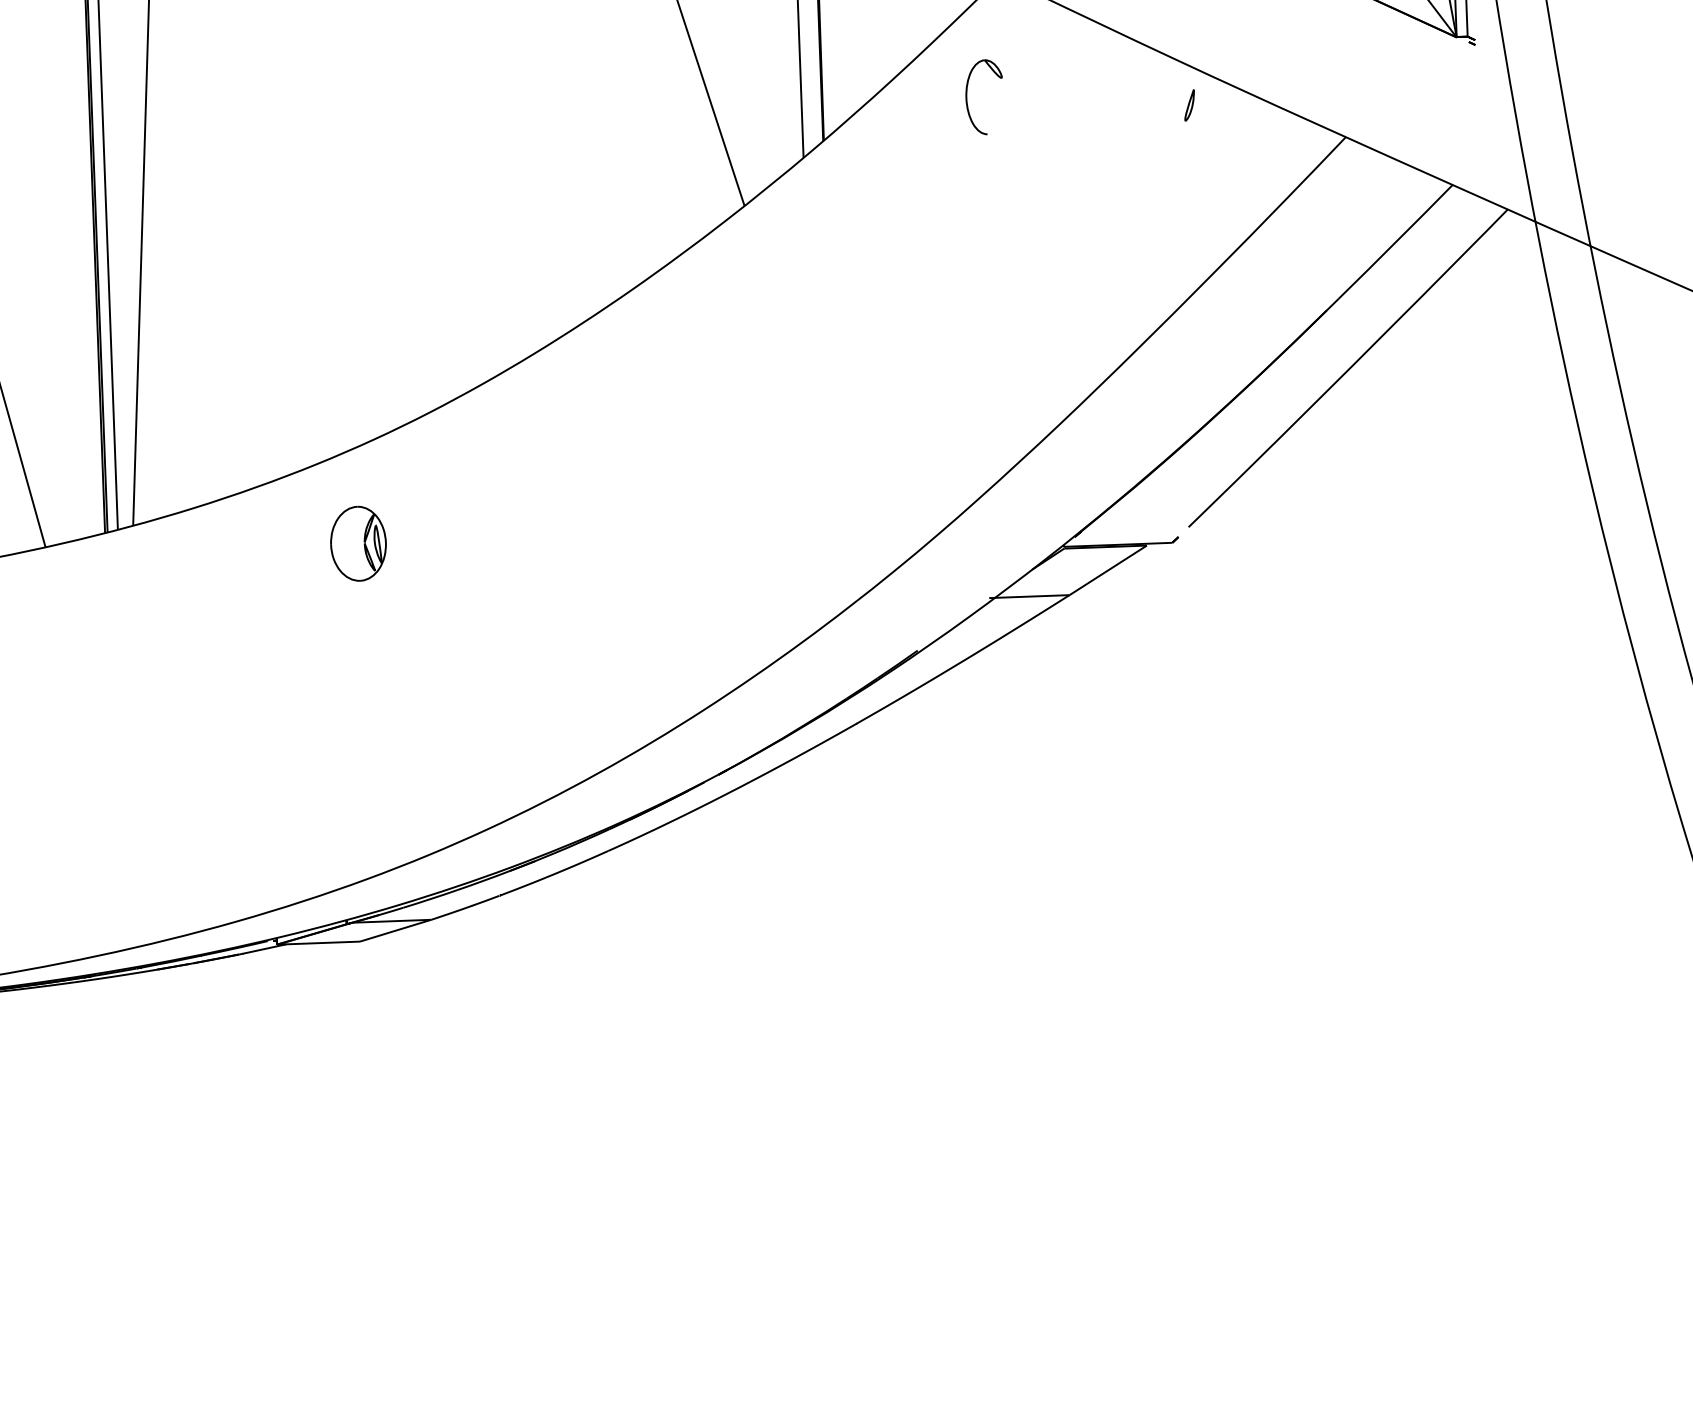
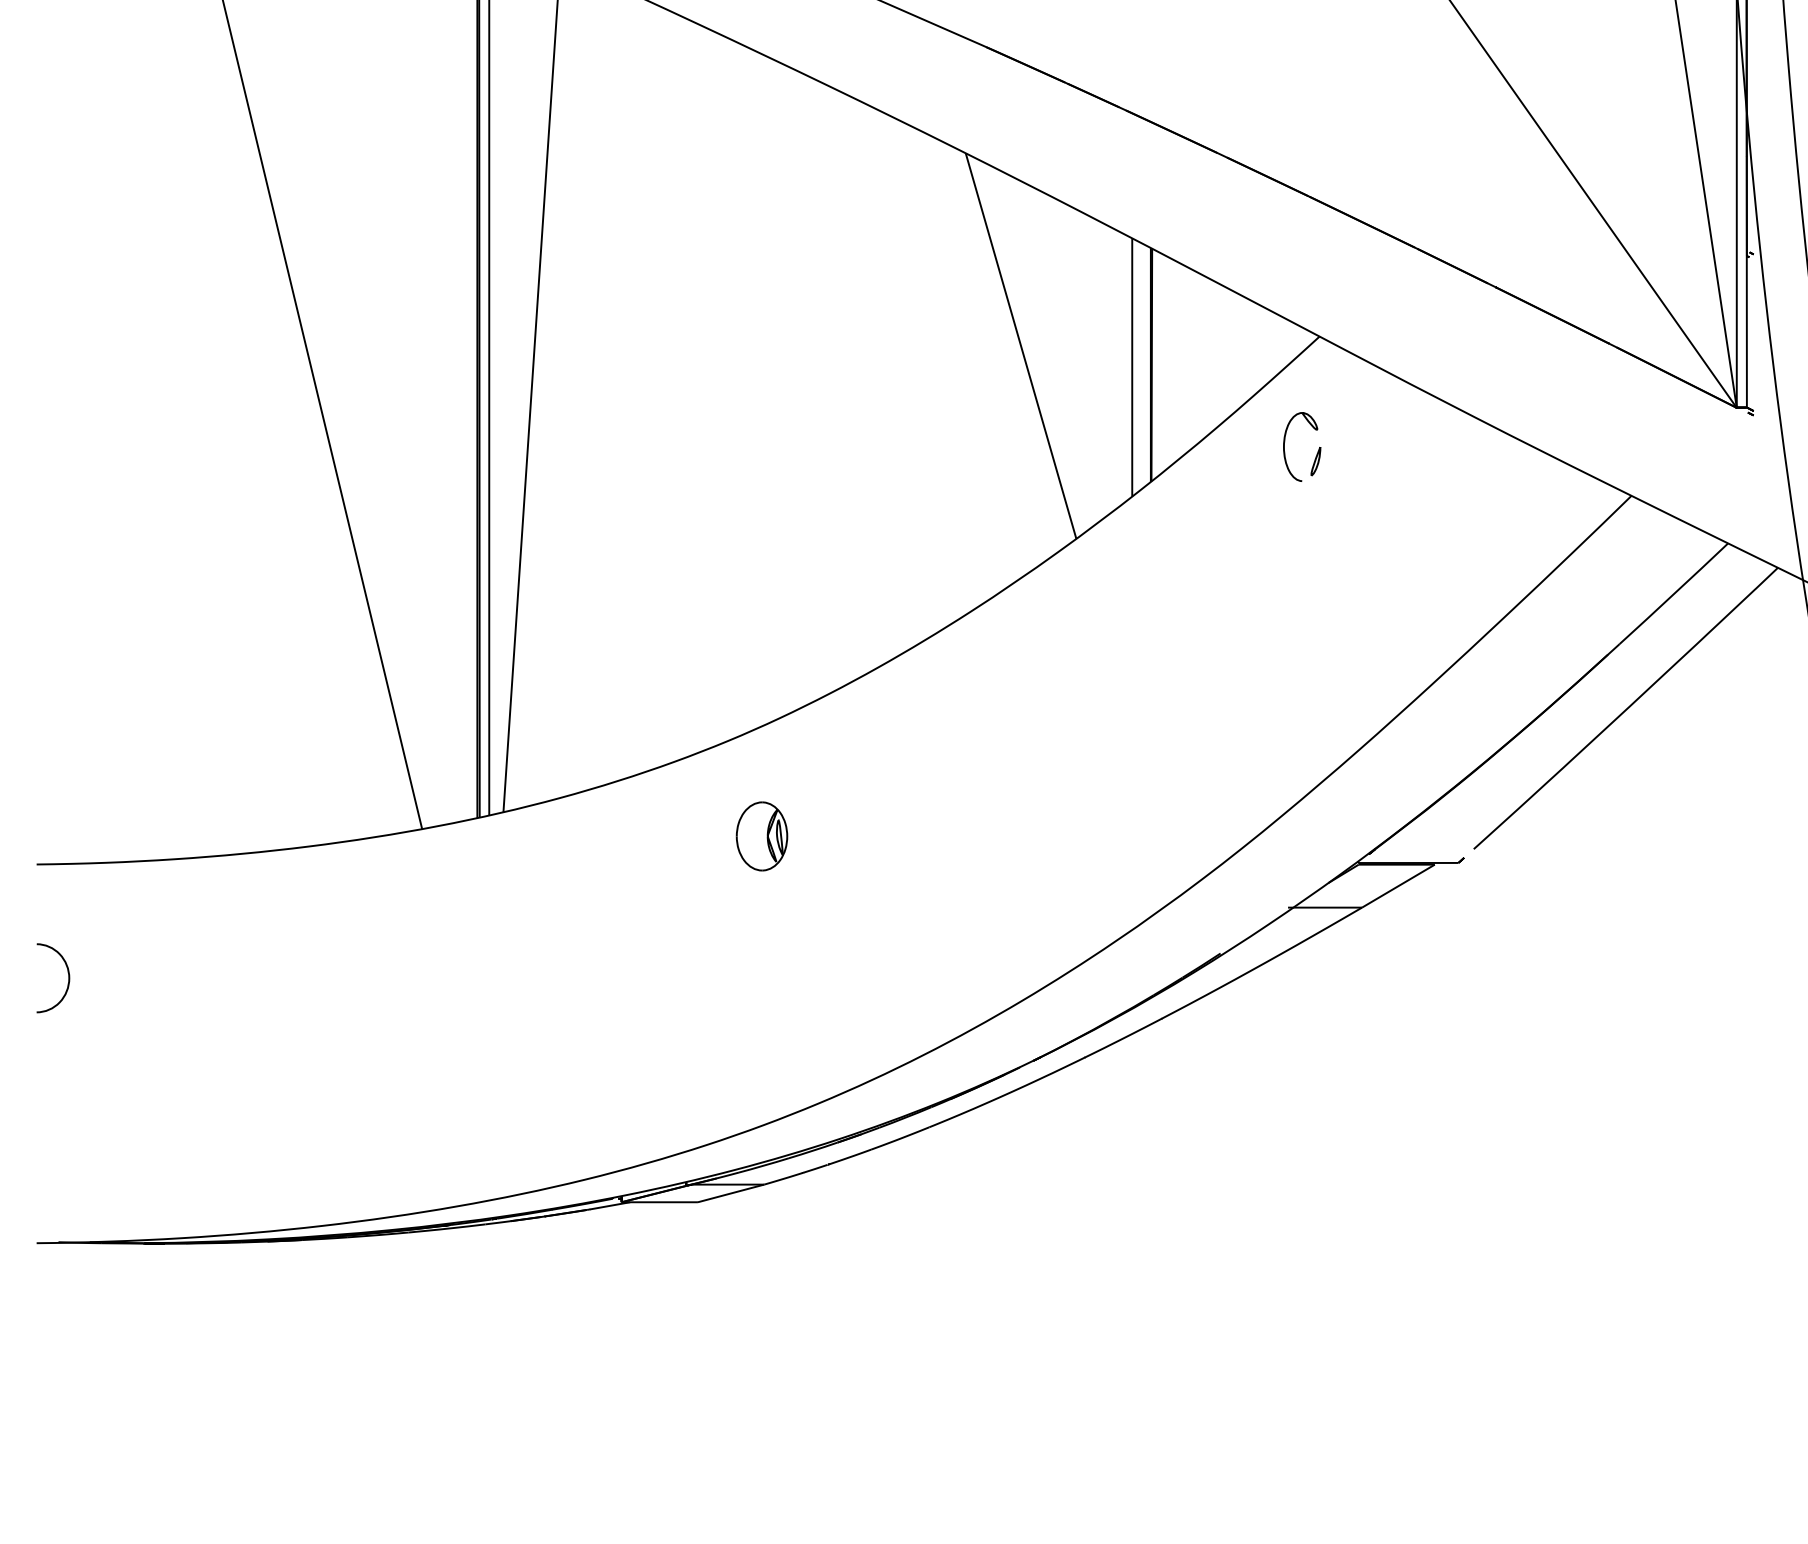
part: (1189, 105) -> (1315, 461), moved
part: (357, 543) -> (761, 836), moved

